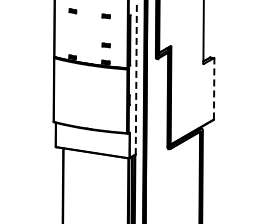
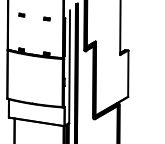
part: (105, 45) -> (46, 41), removed
line: (136, 79) -> (69, 66), dashed -> solid
line: (214, 88) -> (128, 73), dashed -> solid

